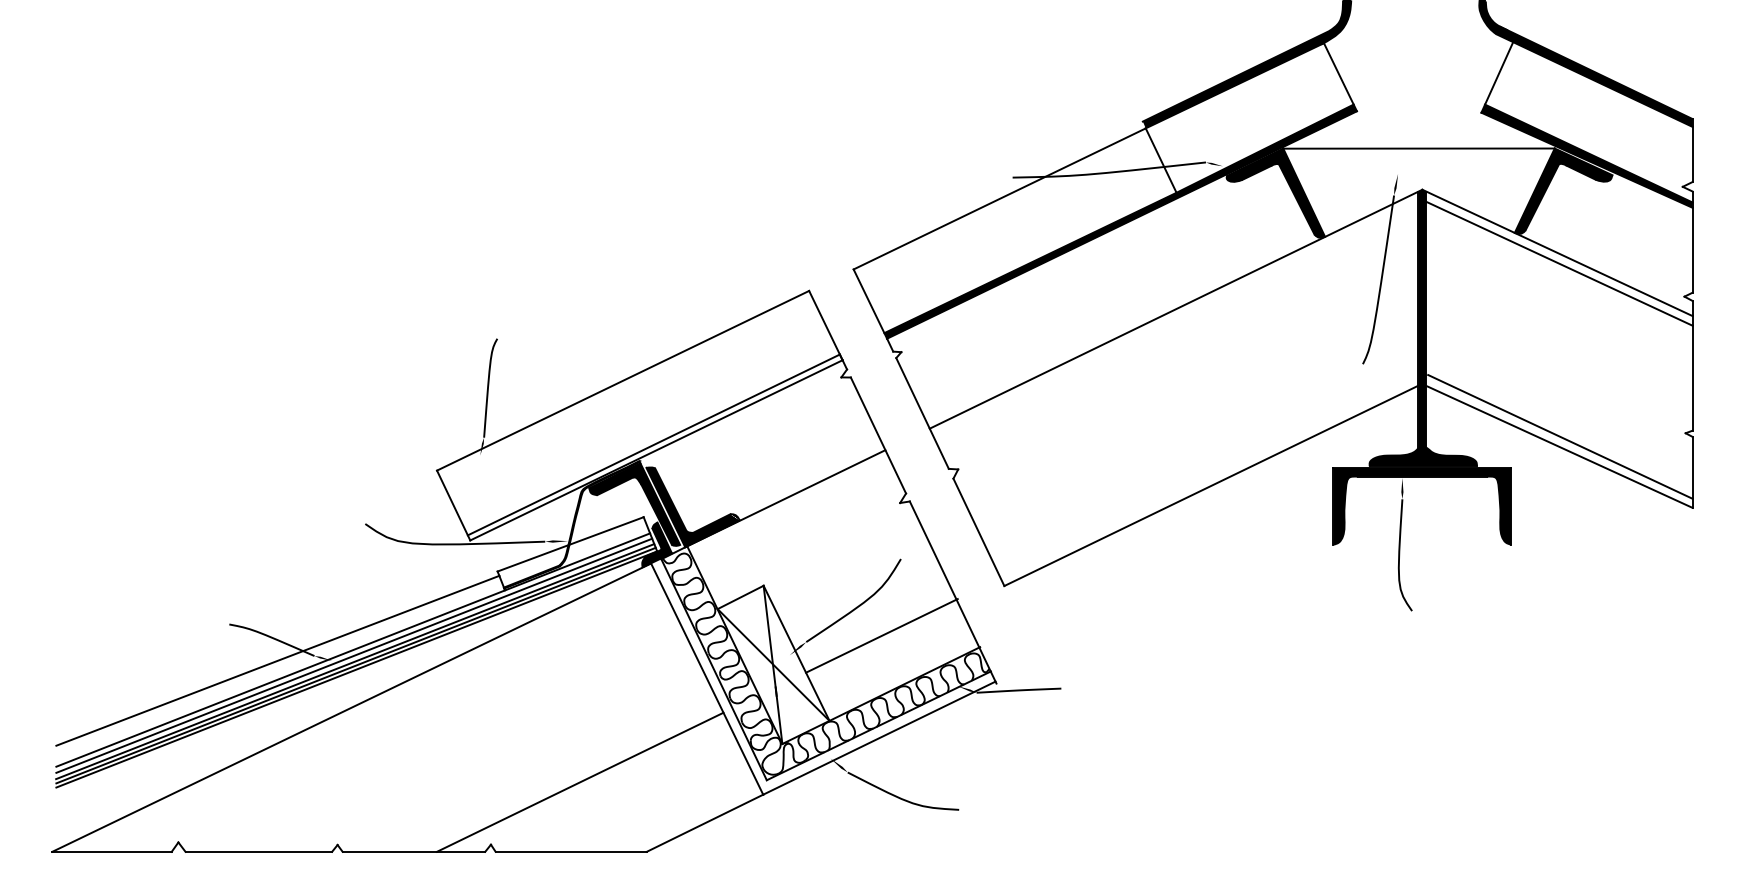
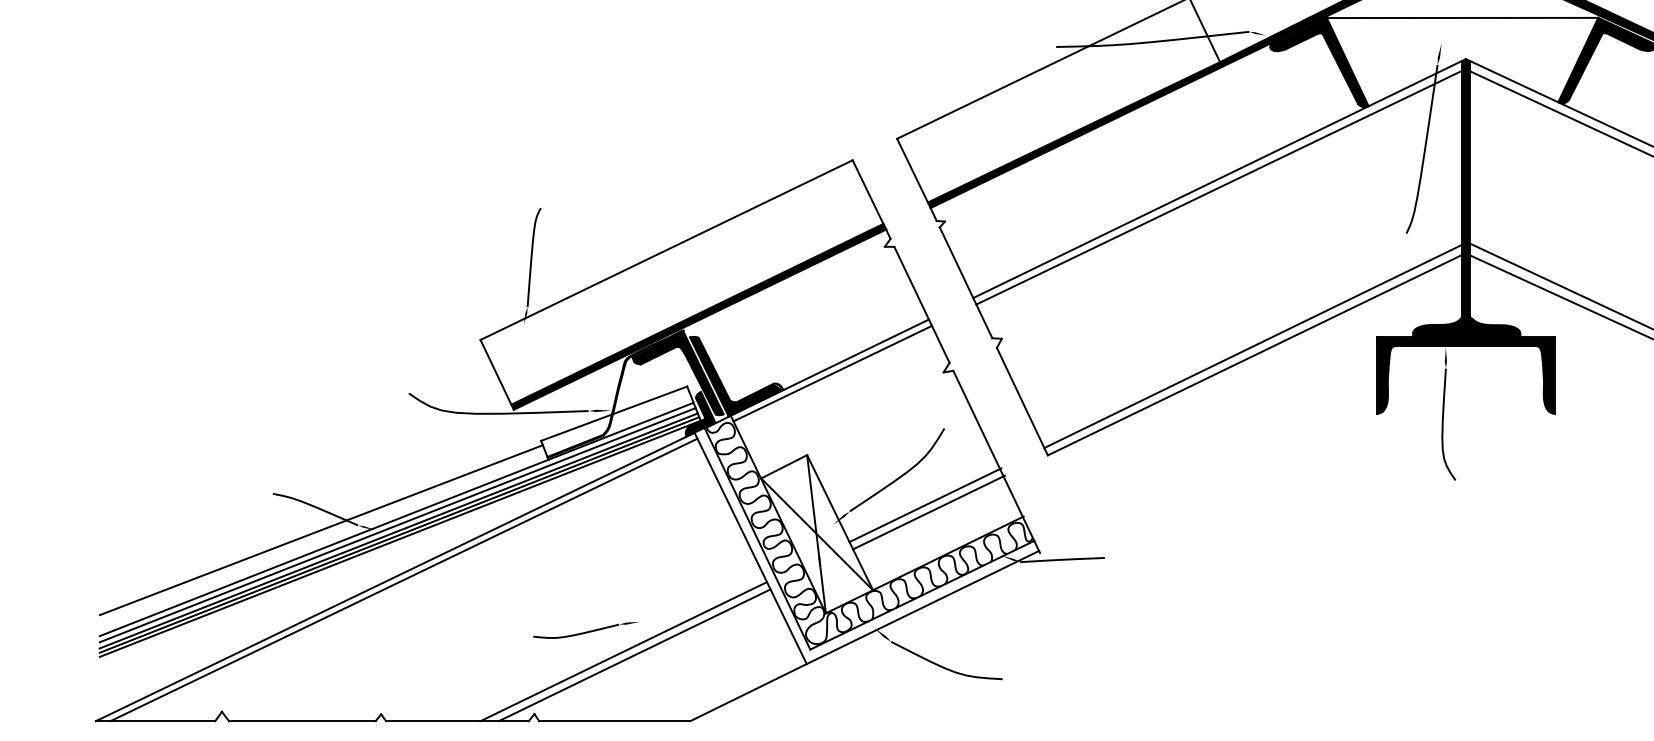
line: (1175, 318) -> (1219, 187), added
fill: (654, 447) -> (698, 316), added
line: (1209, 476) -> (1253, 345), added
line: (789, 504) -> (833, 373), added
line: (885, 642) -> (929, 511), added
line: (359, 710) -> (403, 579), added
part: (542, 760) -> (586, 629), added
line: (591, 785) -> (635, 654), added

